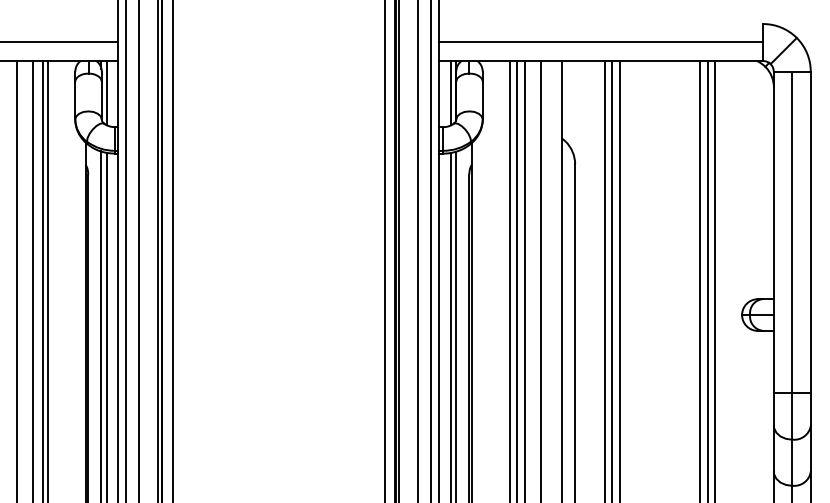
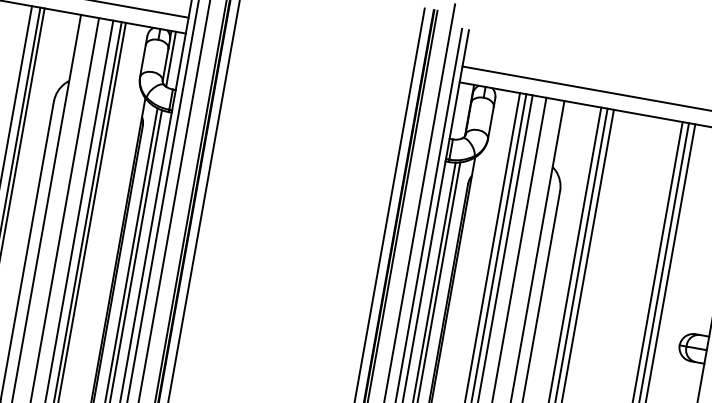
line: (450, 93) -> (464, 111), removed

